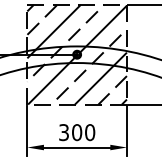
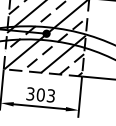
text: (90, 132) -> (51, 95), 300 -> 303

